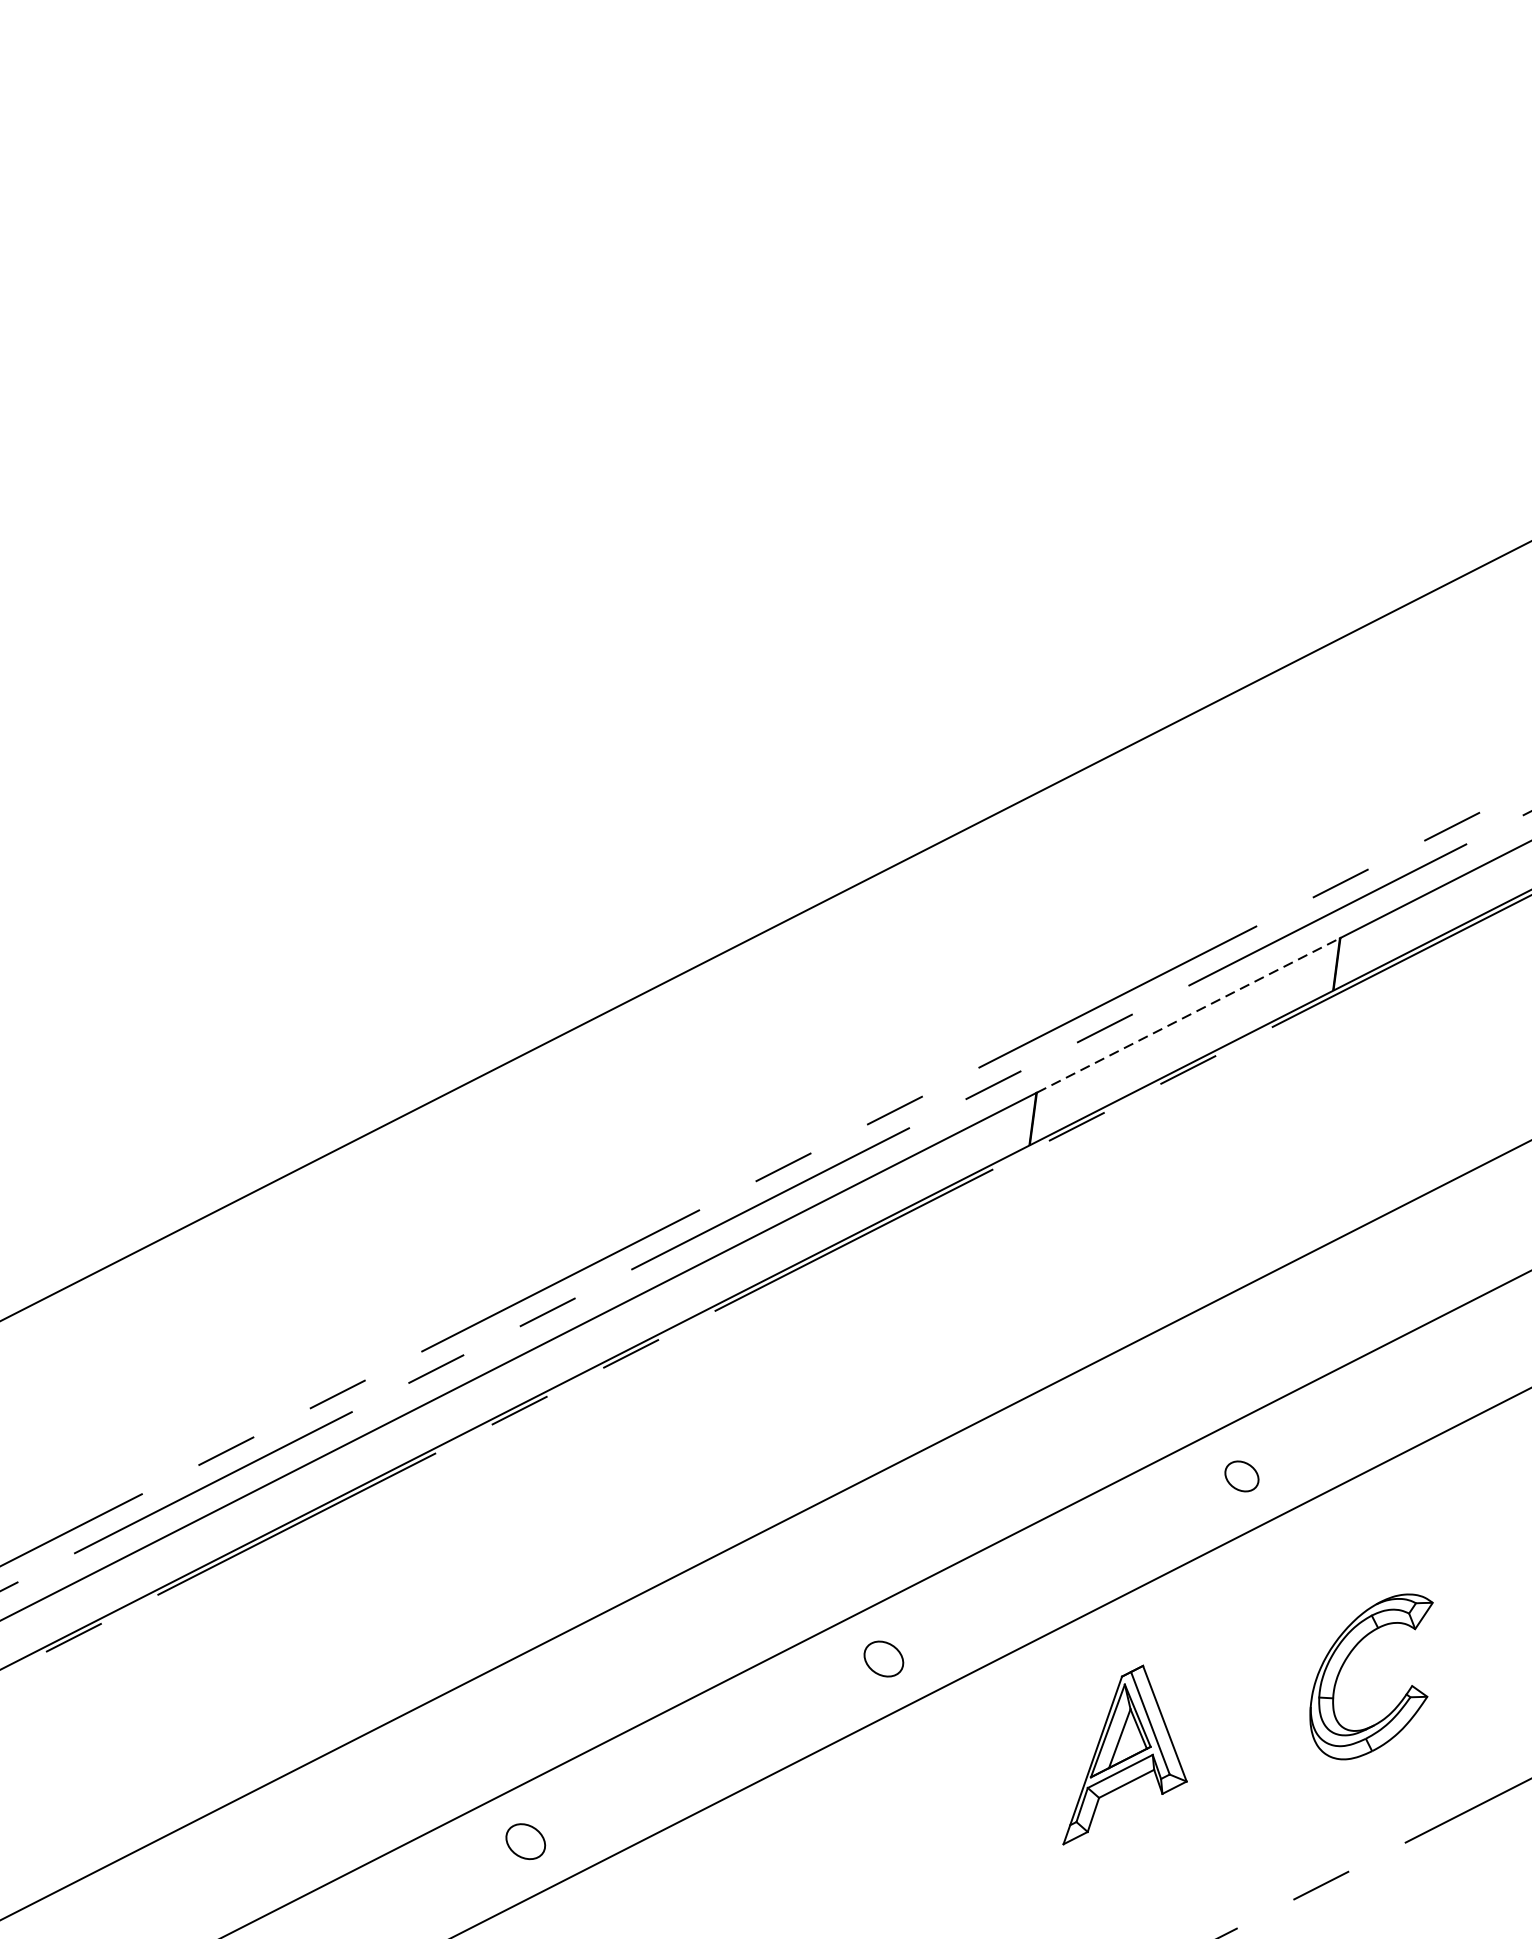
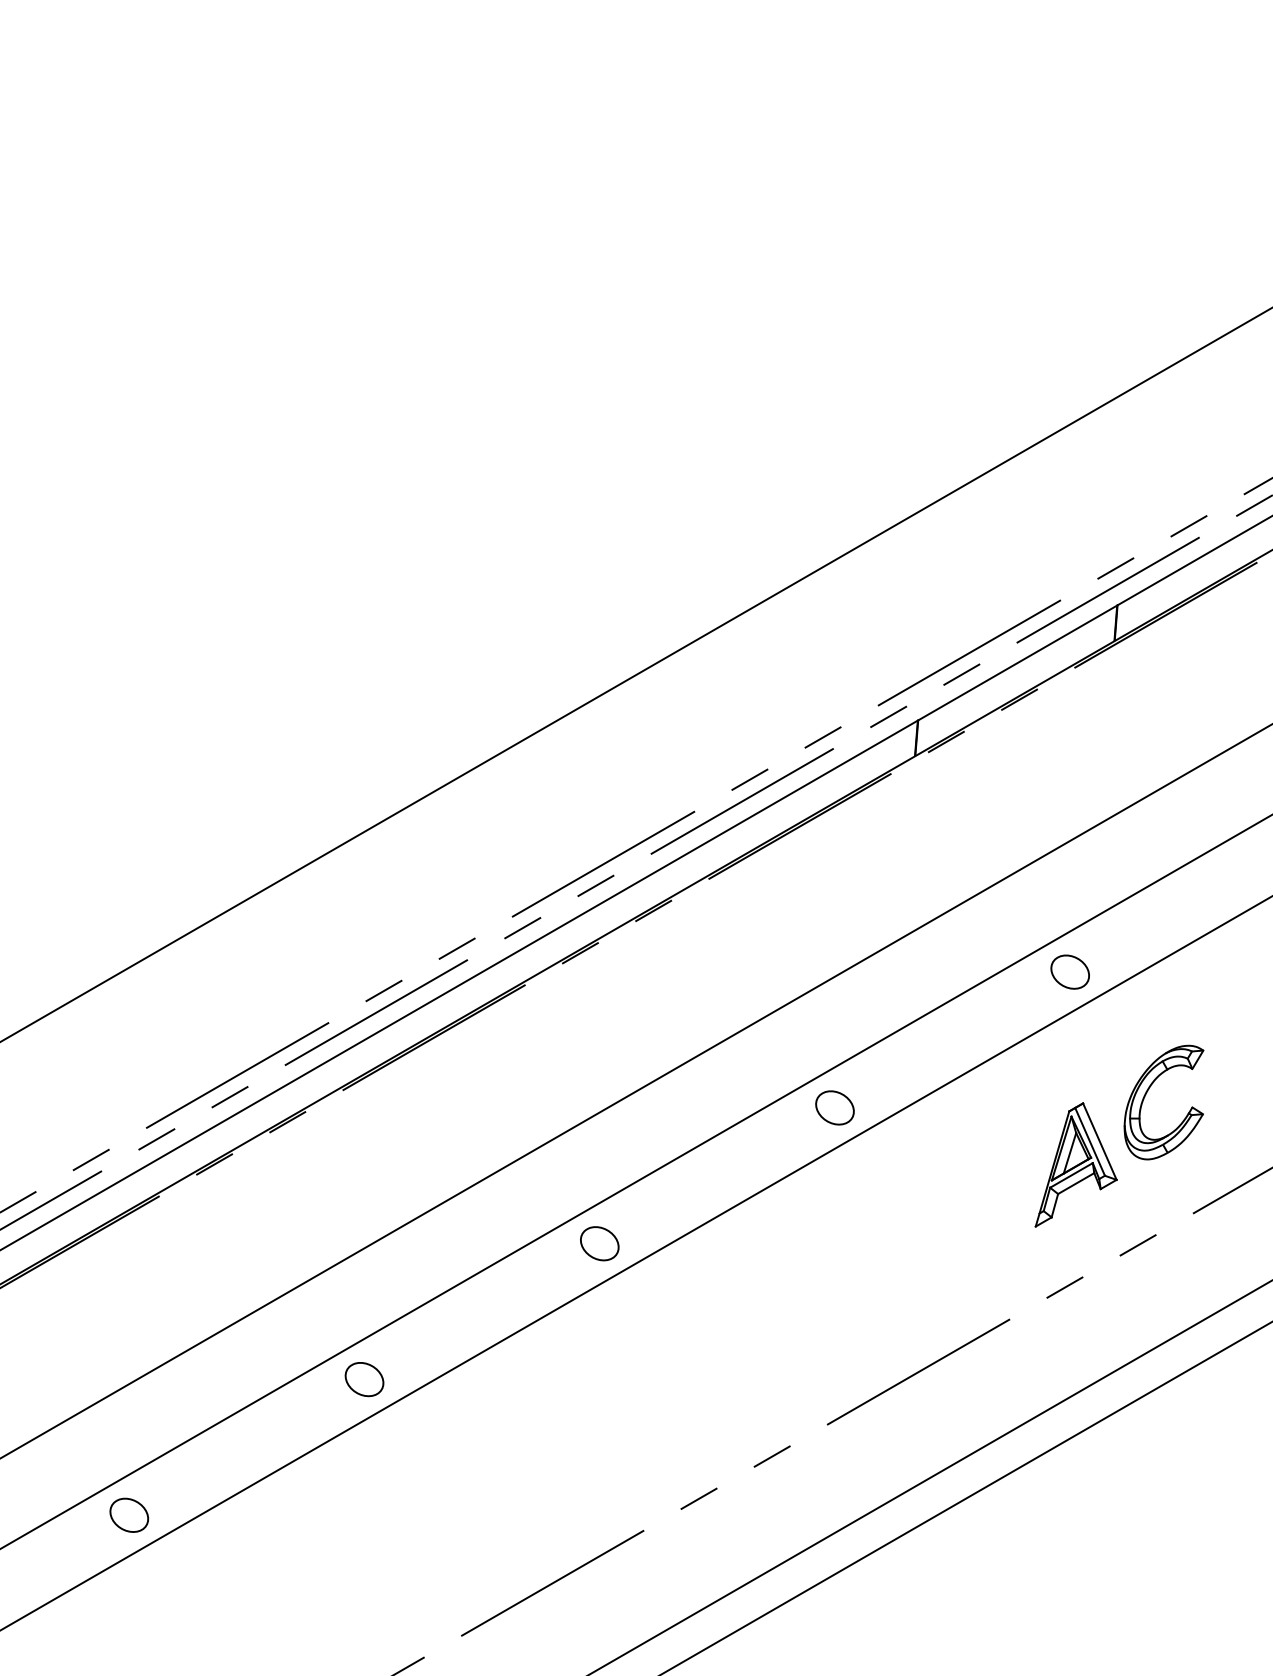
line: (1188, 1014) -> (1017, 662), dashed -> solid
part: (1241, 1475) -> (1069, 971), size x1.67
part: (883, 1658) -> (834, 1107), size x1.43
part: (1127, 1755) -> (1075, 1164), moved
part: (525, 1841) -> (599, 1243), size x1.43

